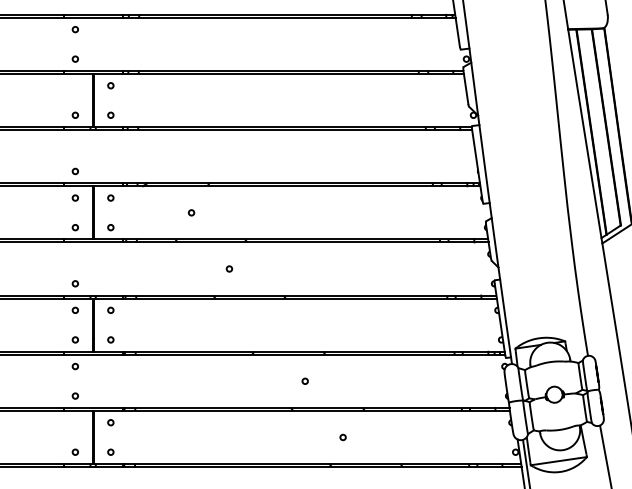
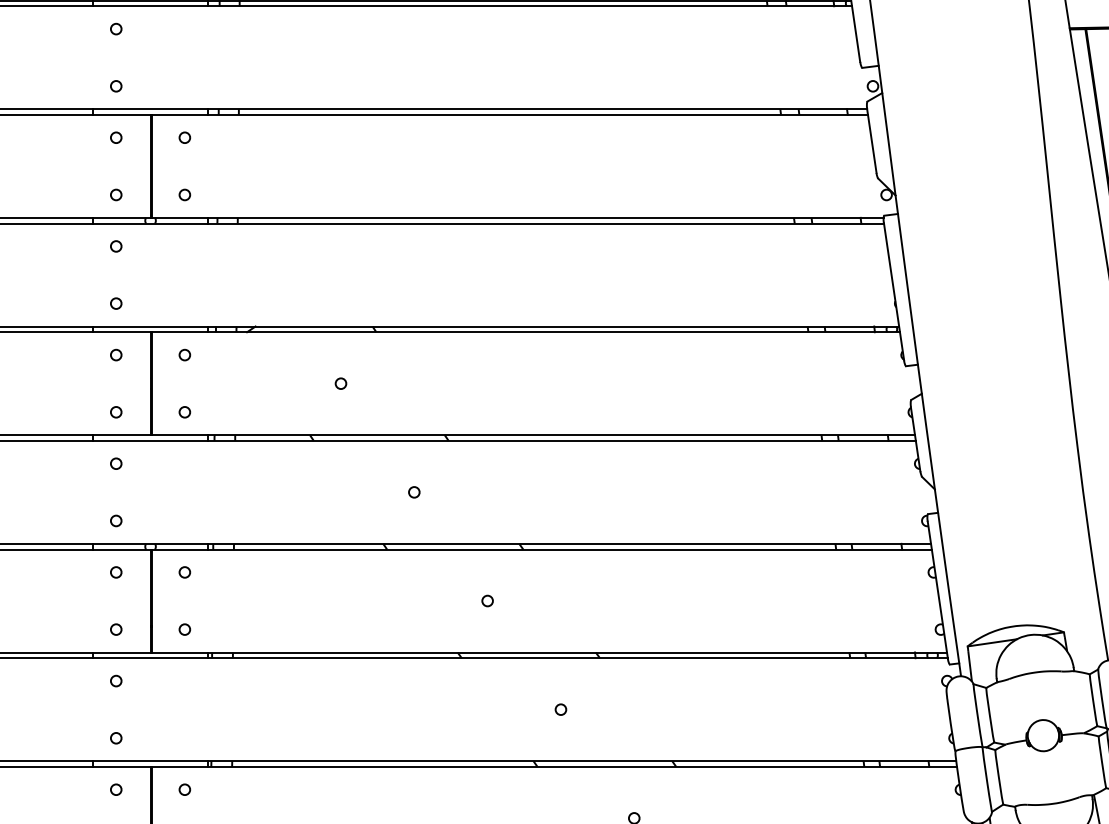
circle: (74, 85) -> (114, 137), added
circle: (74, 141) -> (114, 245), added
circle: (74, 253) -> (114, 462), added
circle: (266, 324) -> (486, 599), added
circle: (74, 422) -> (114, 789), added

